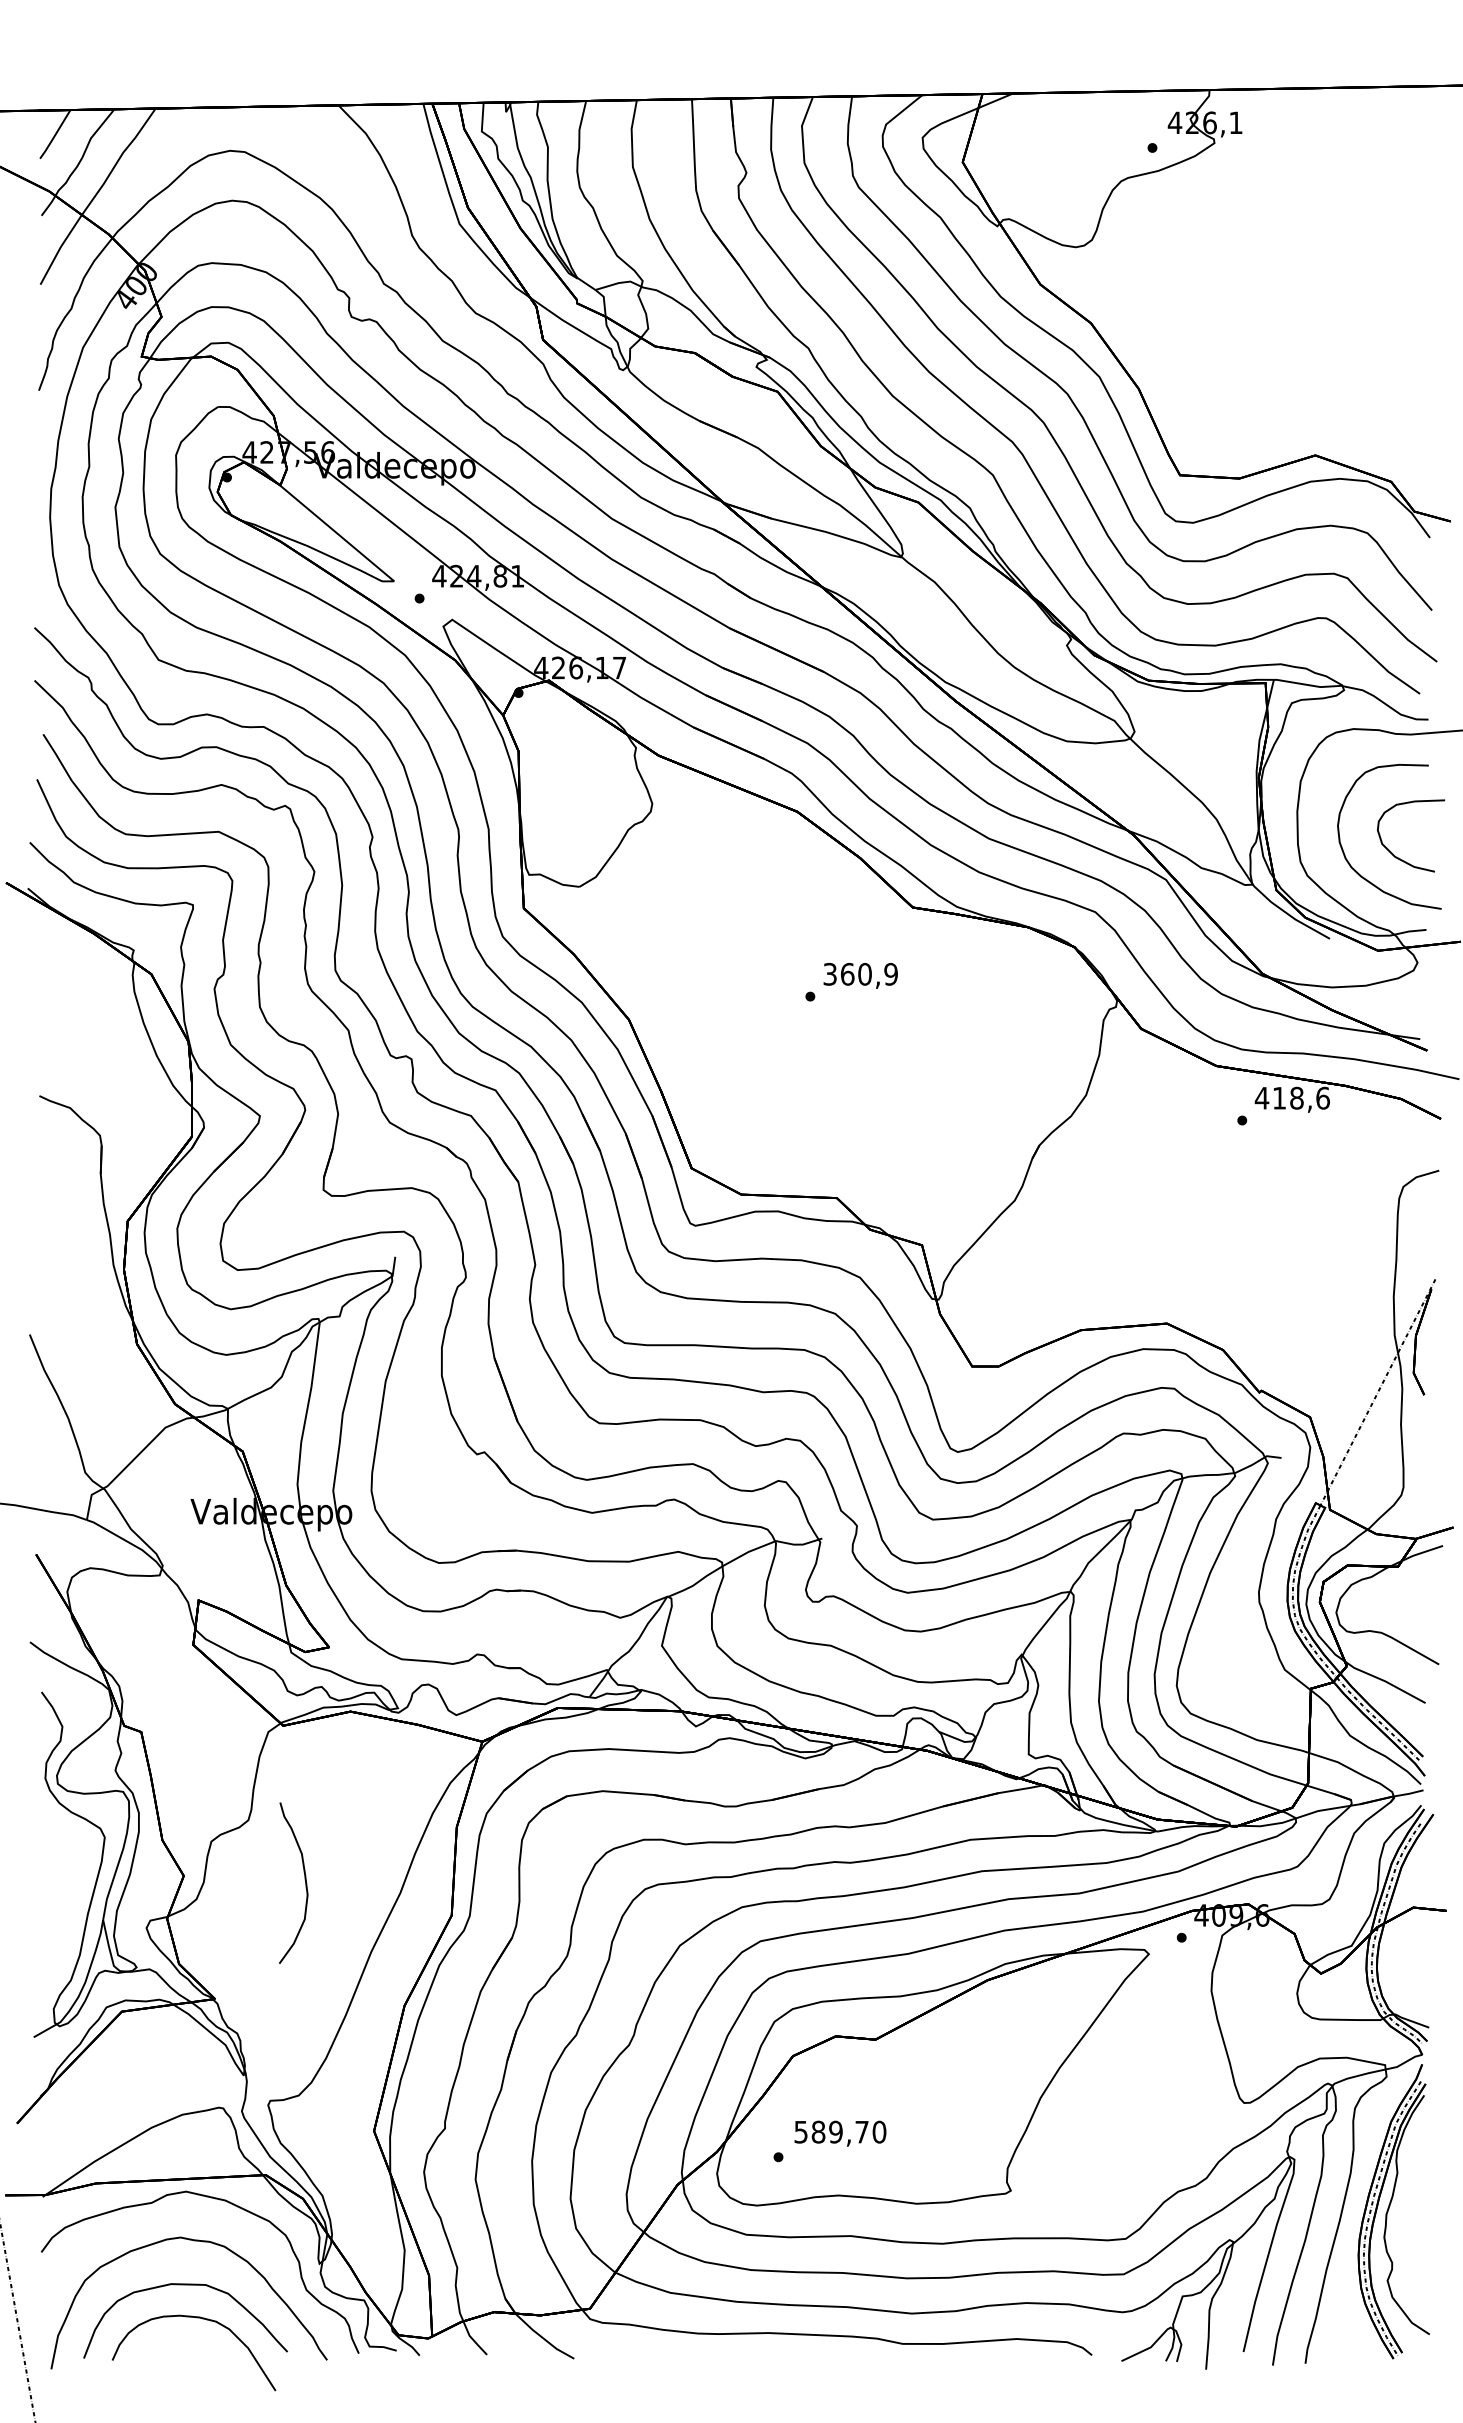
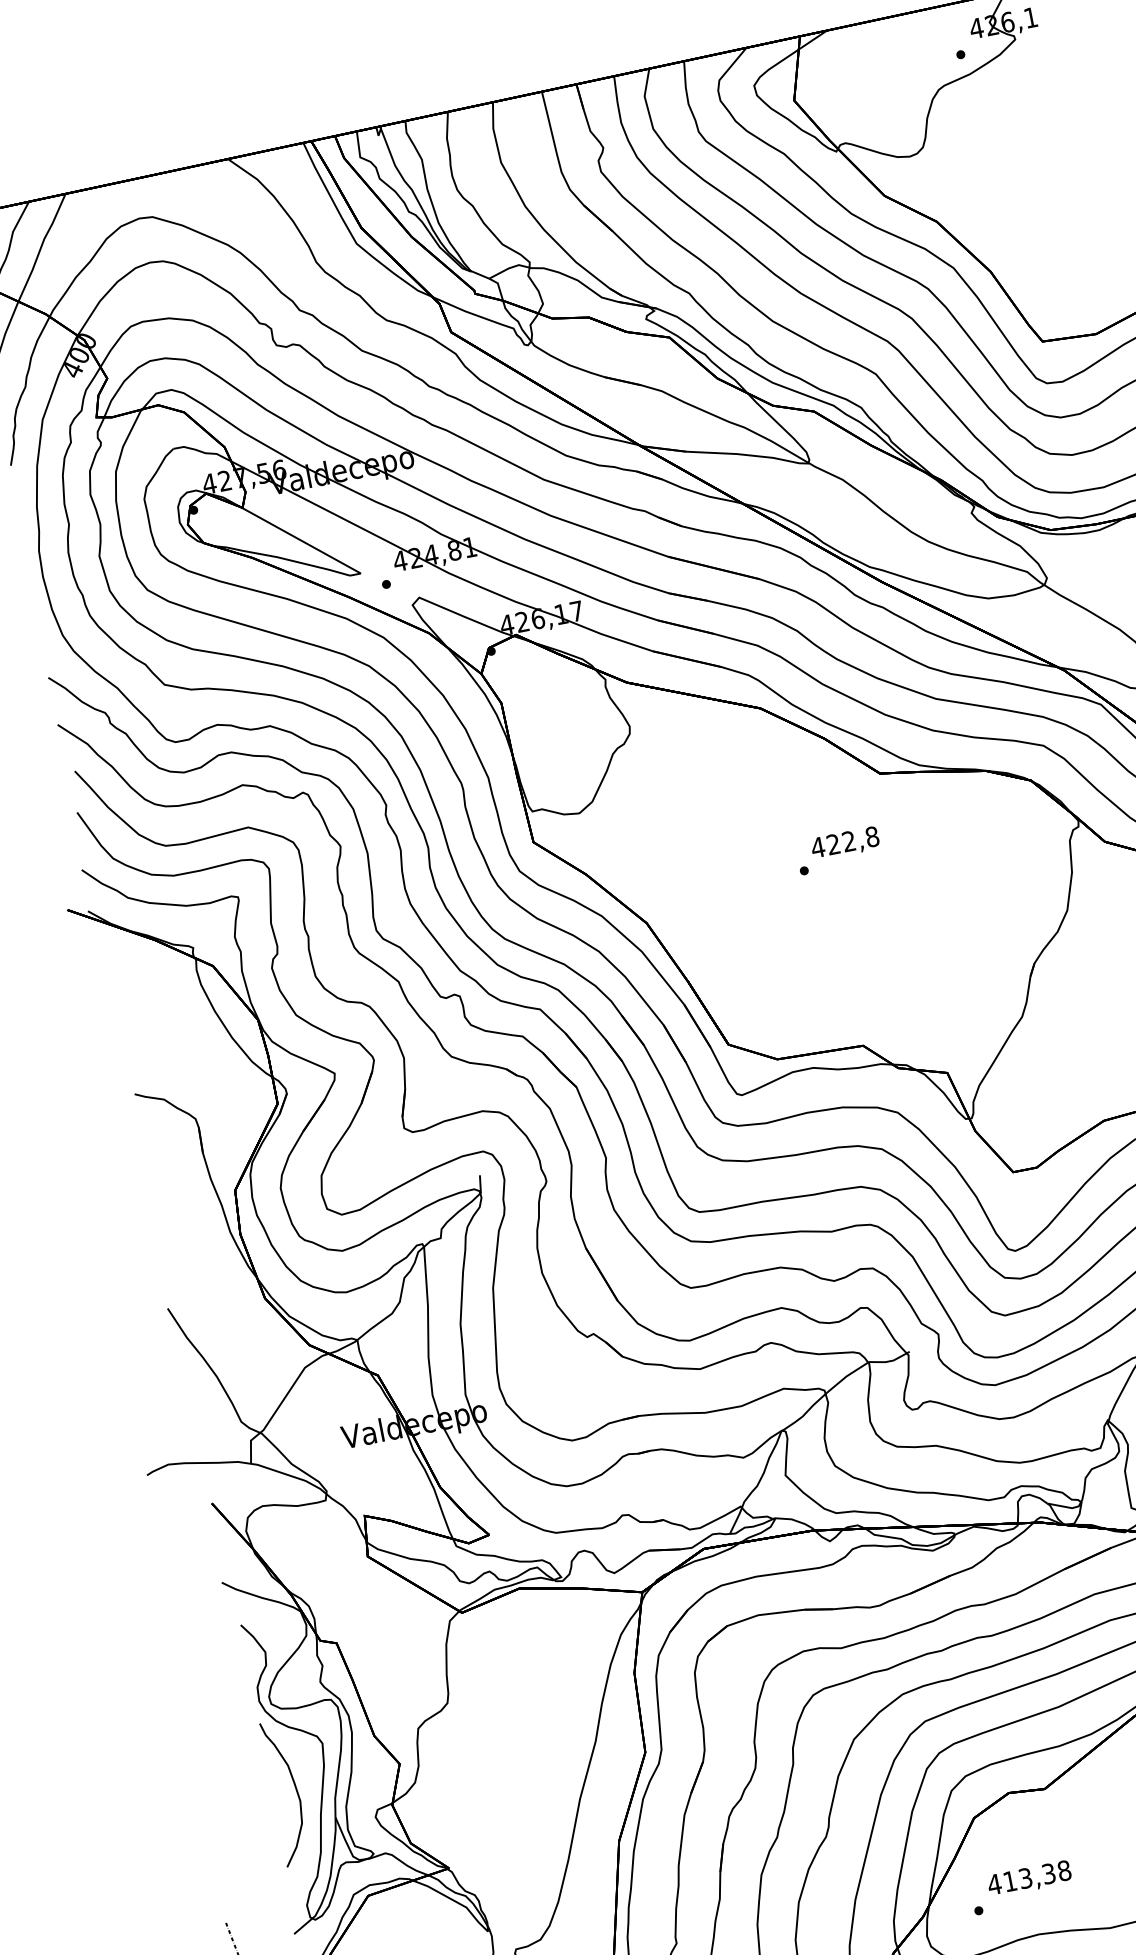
text: (859, 973) -> (844, 841), 360,9 -> 422,8
curve: (304, 1879) -> (294, 1787), moved
text: (839, 2131) -> (1028, 1877), 589,70 -> 413,38

